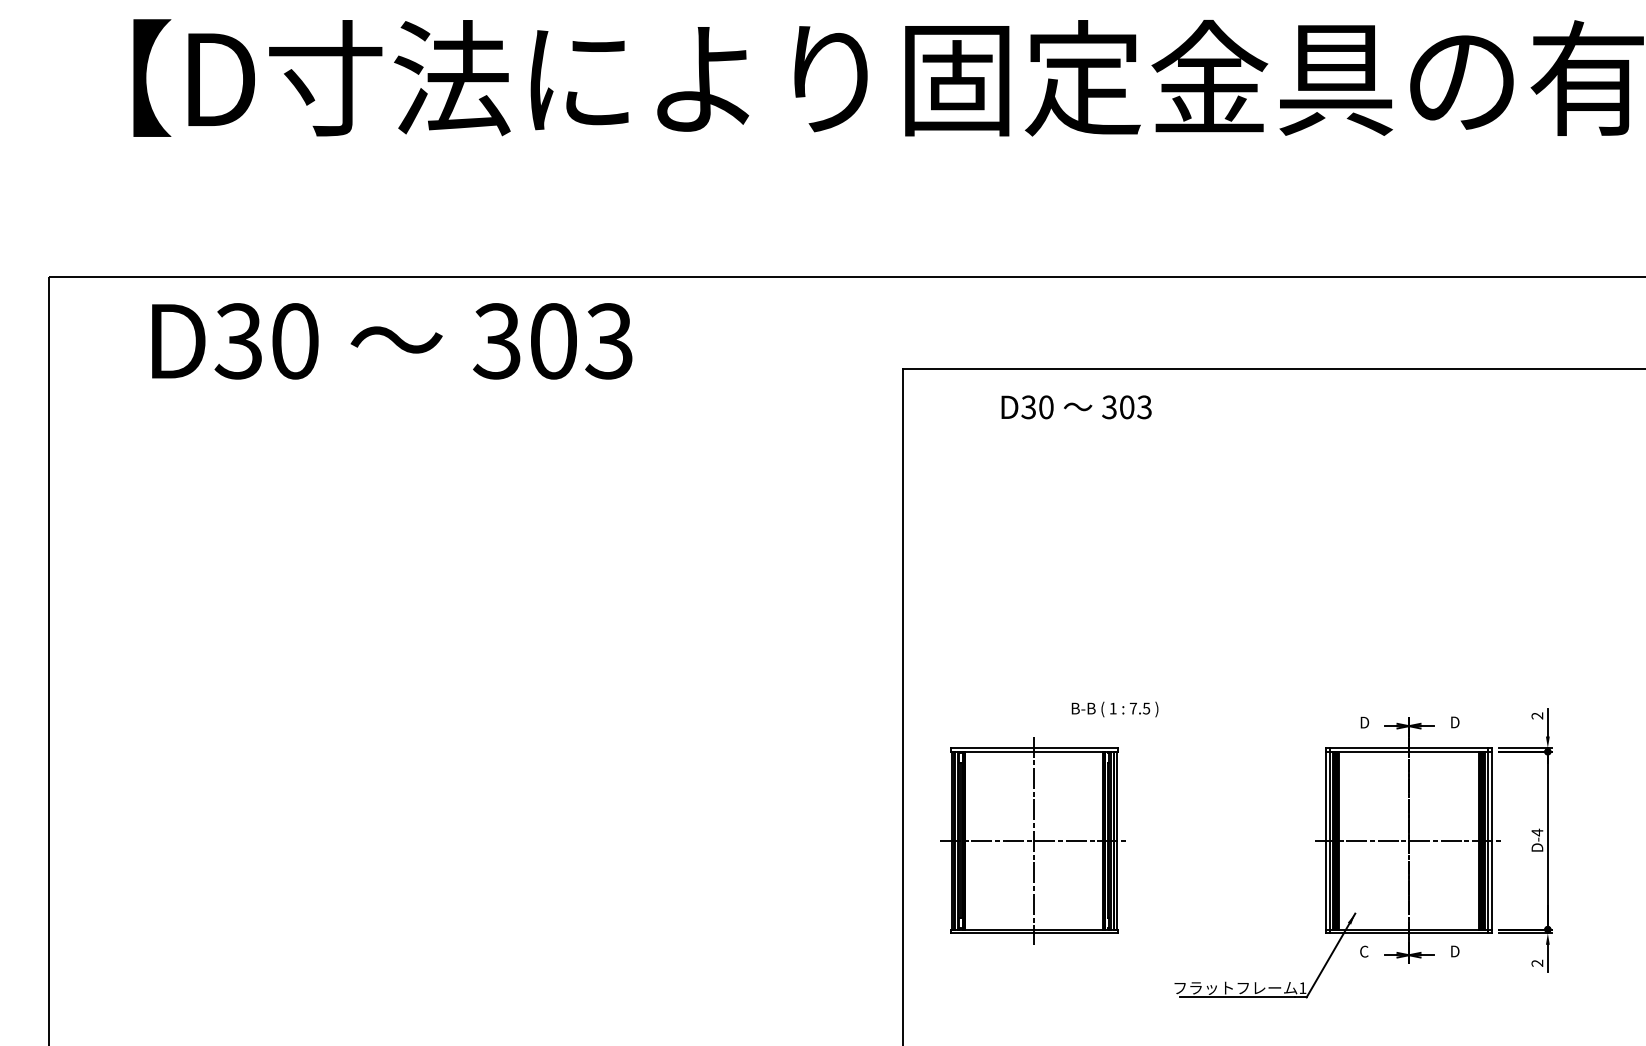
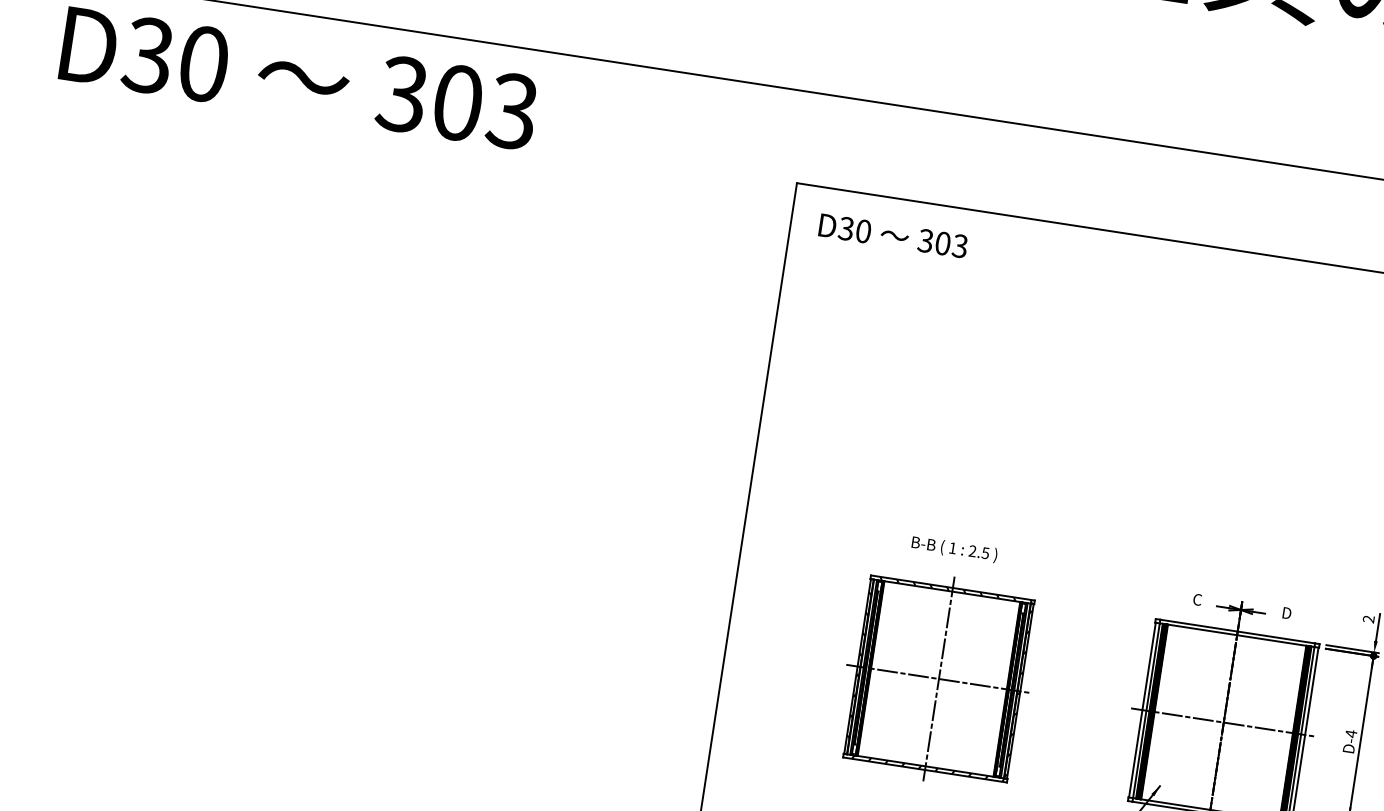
text: (1076, 407) -> (893, 236), moved
text: (1132, 708) -> (971, 551), 7.5 -> 2.5
text: (1364, 722) -> (1197, 599), D -> C
part: (1032, 840) -> (937, 678), moved

